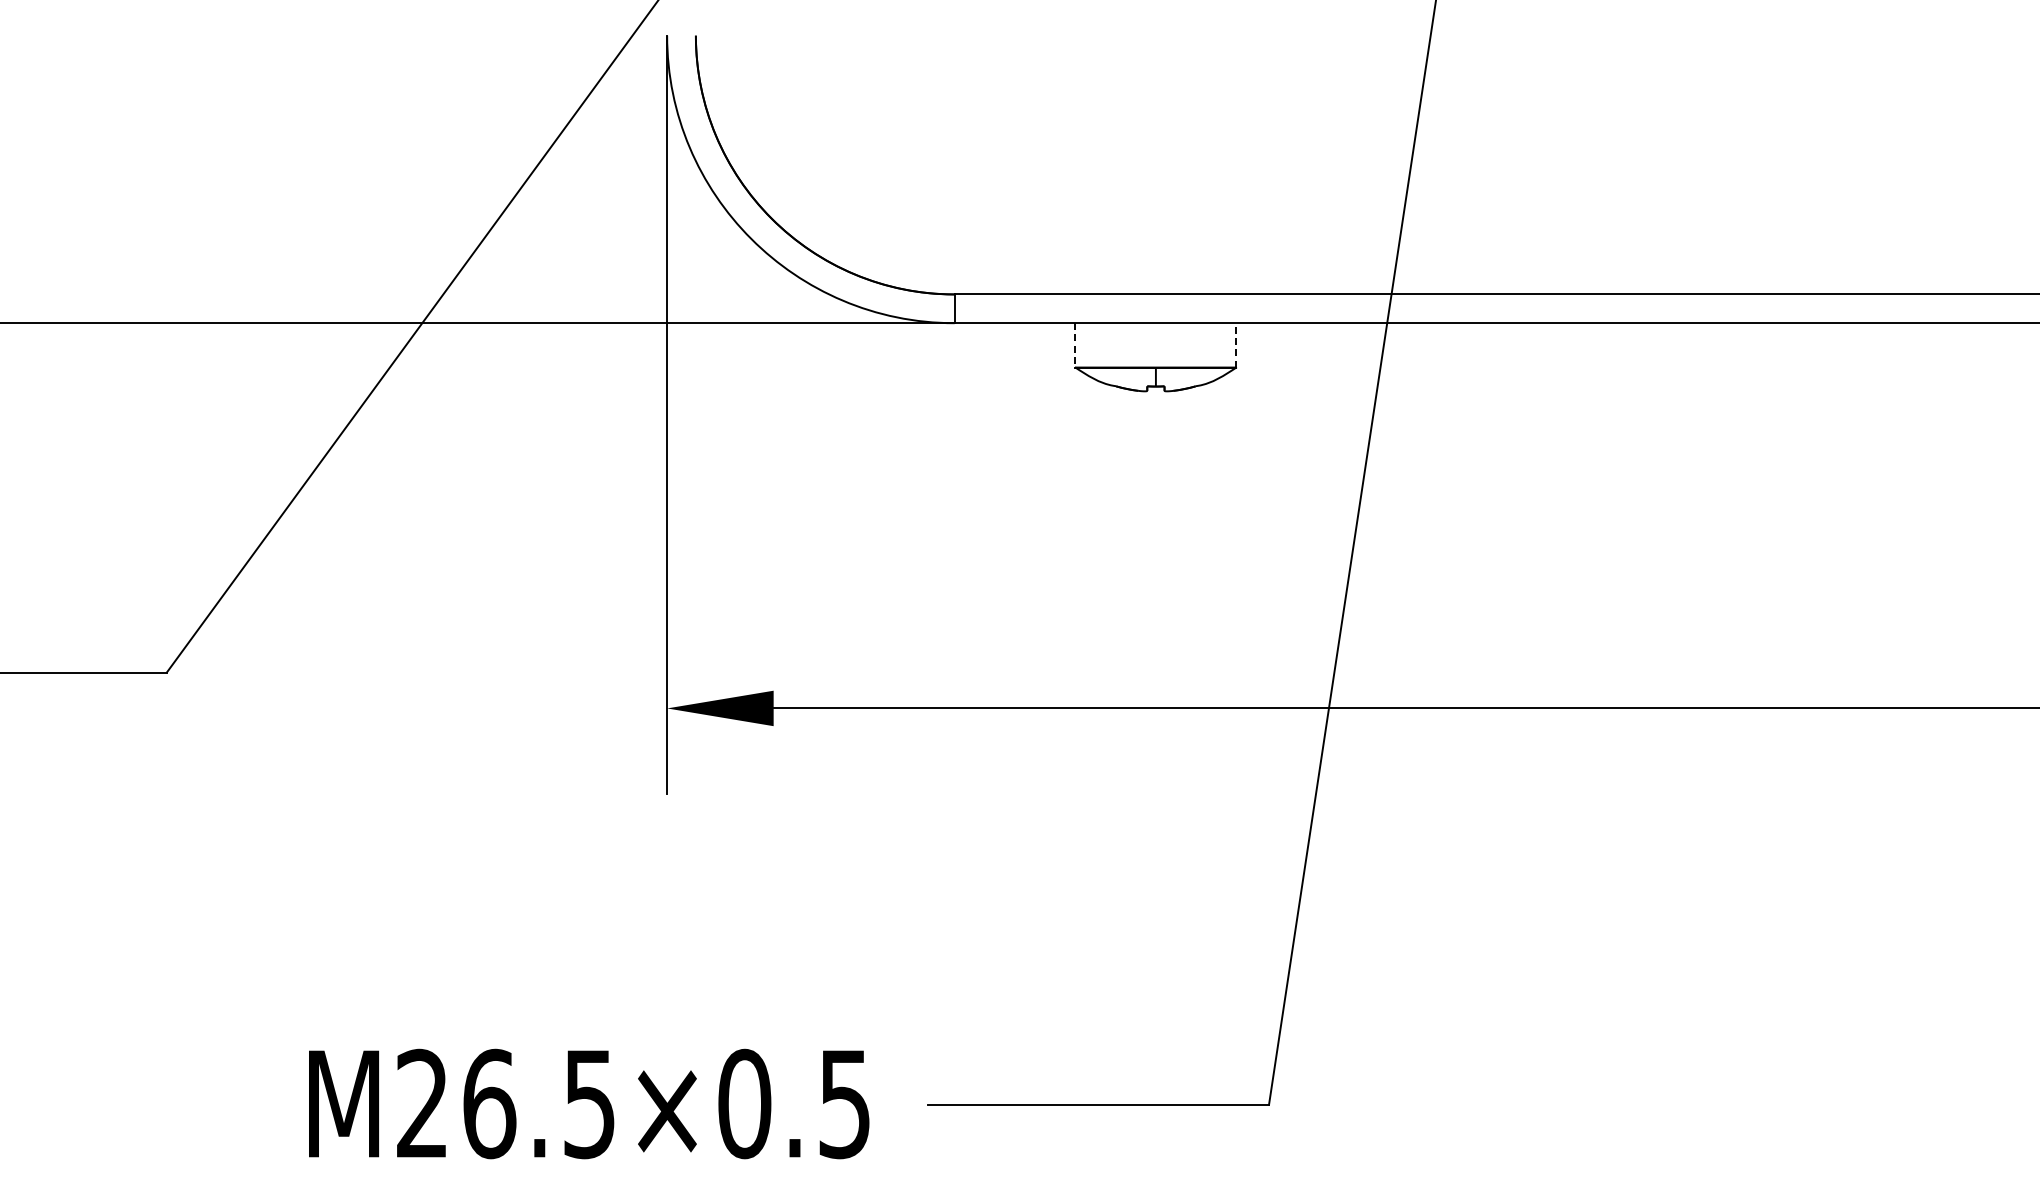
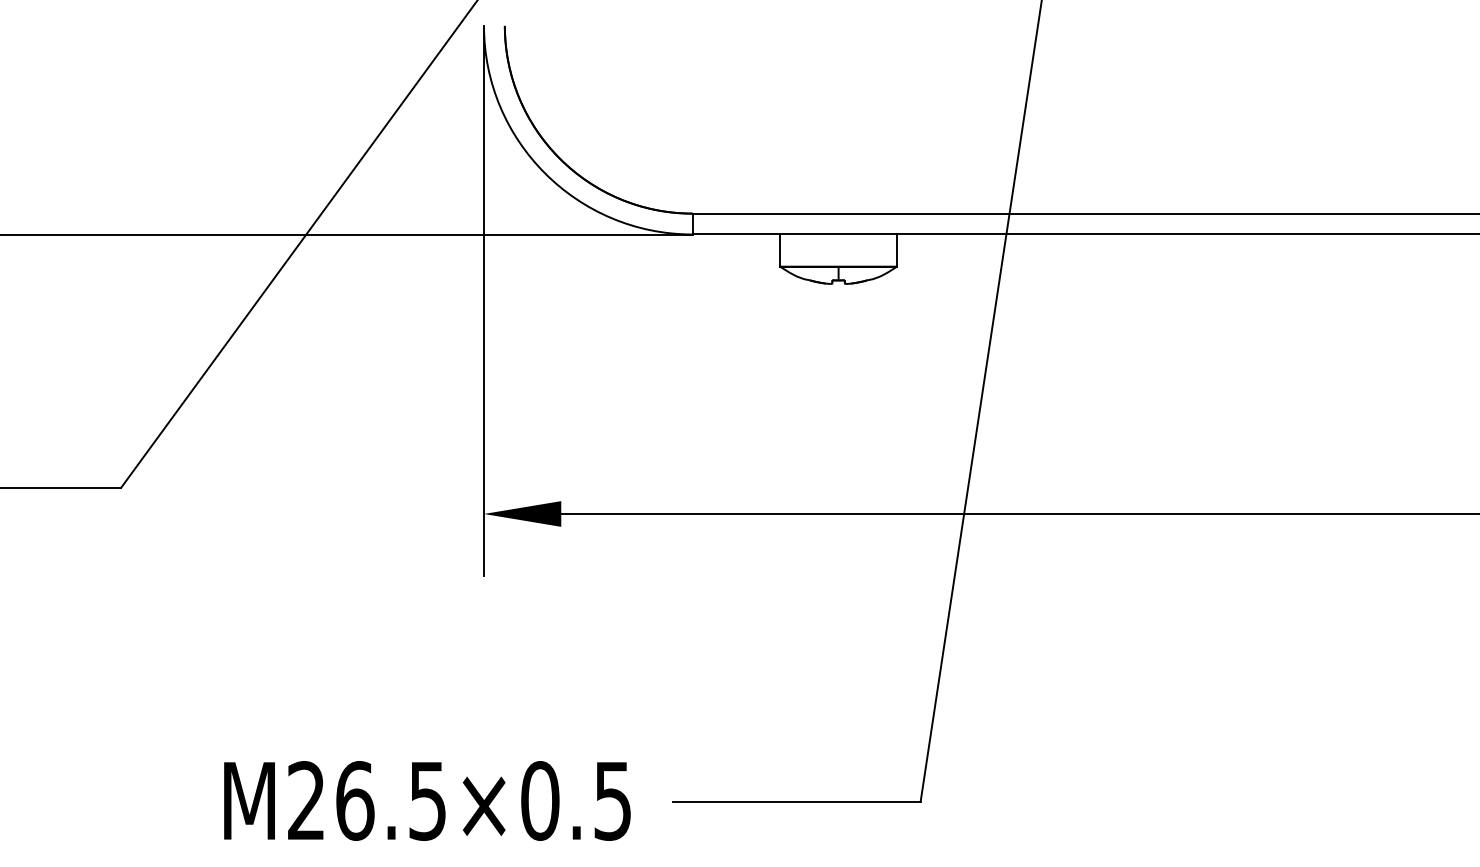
line: (1236, 344) -> (897, 249), dashed -> solid
line: (1075, 345) -> (780, 250), dashed -> solid

